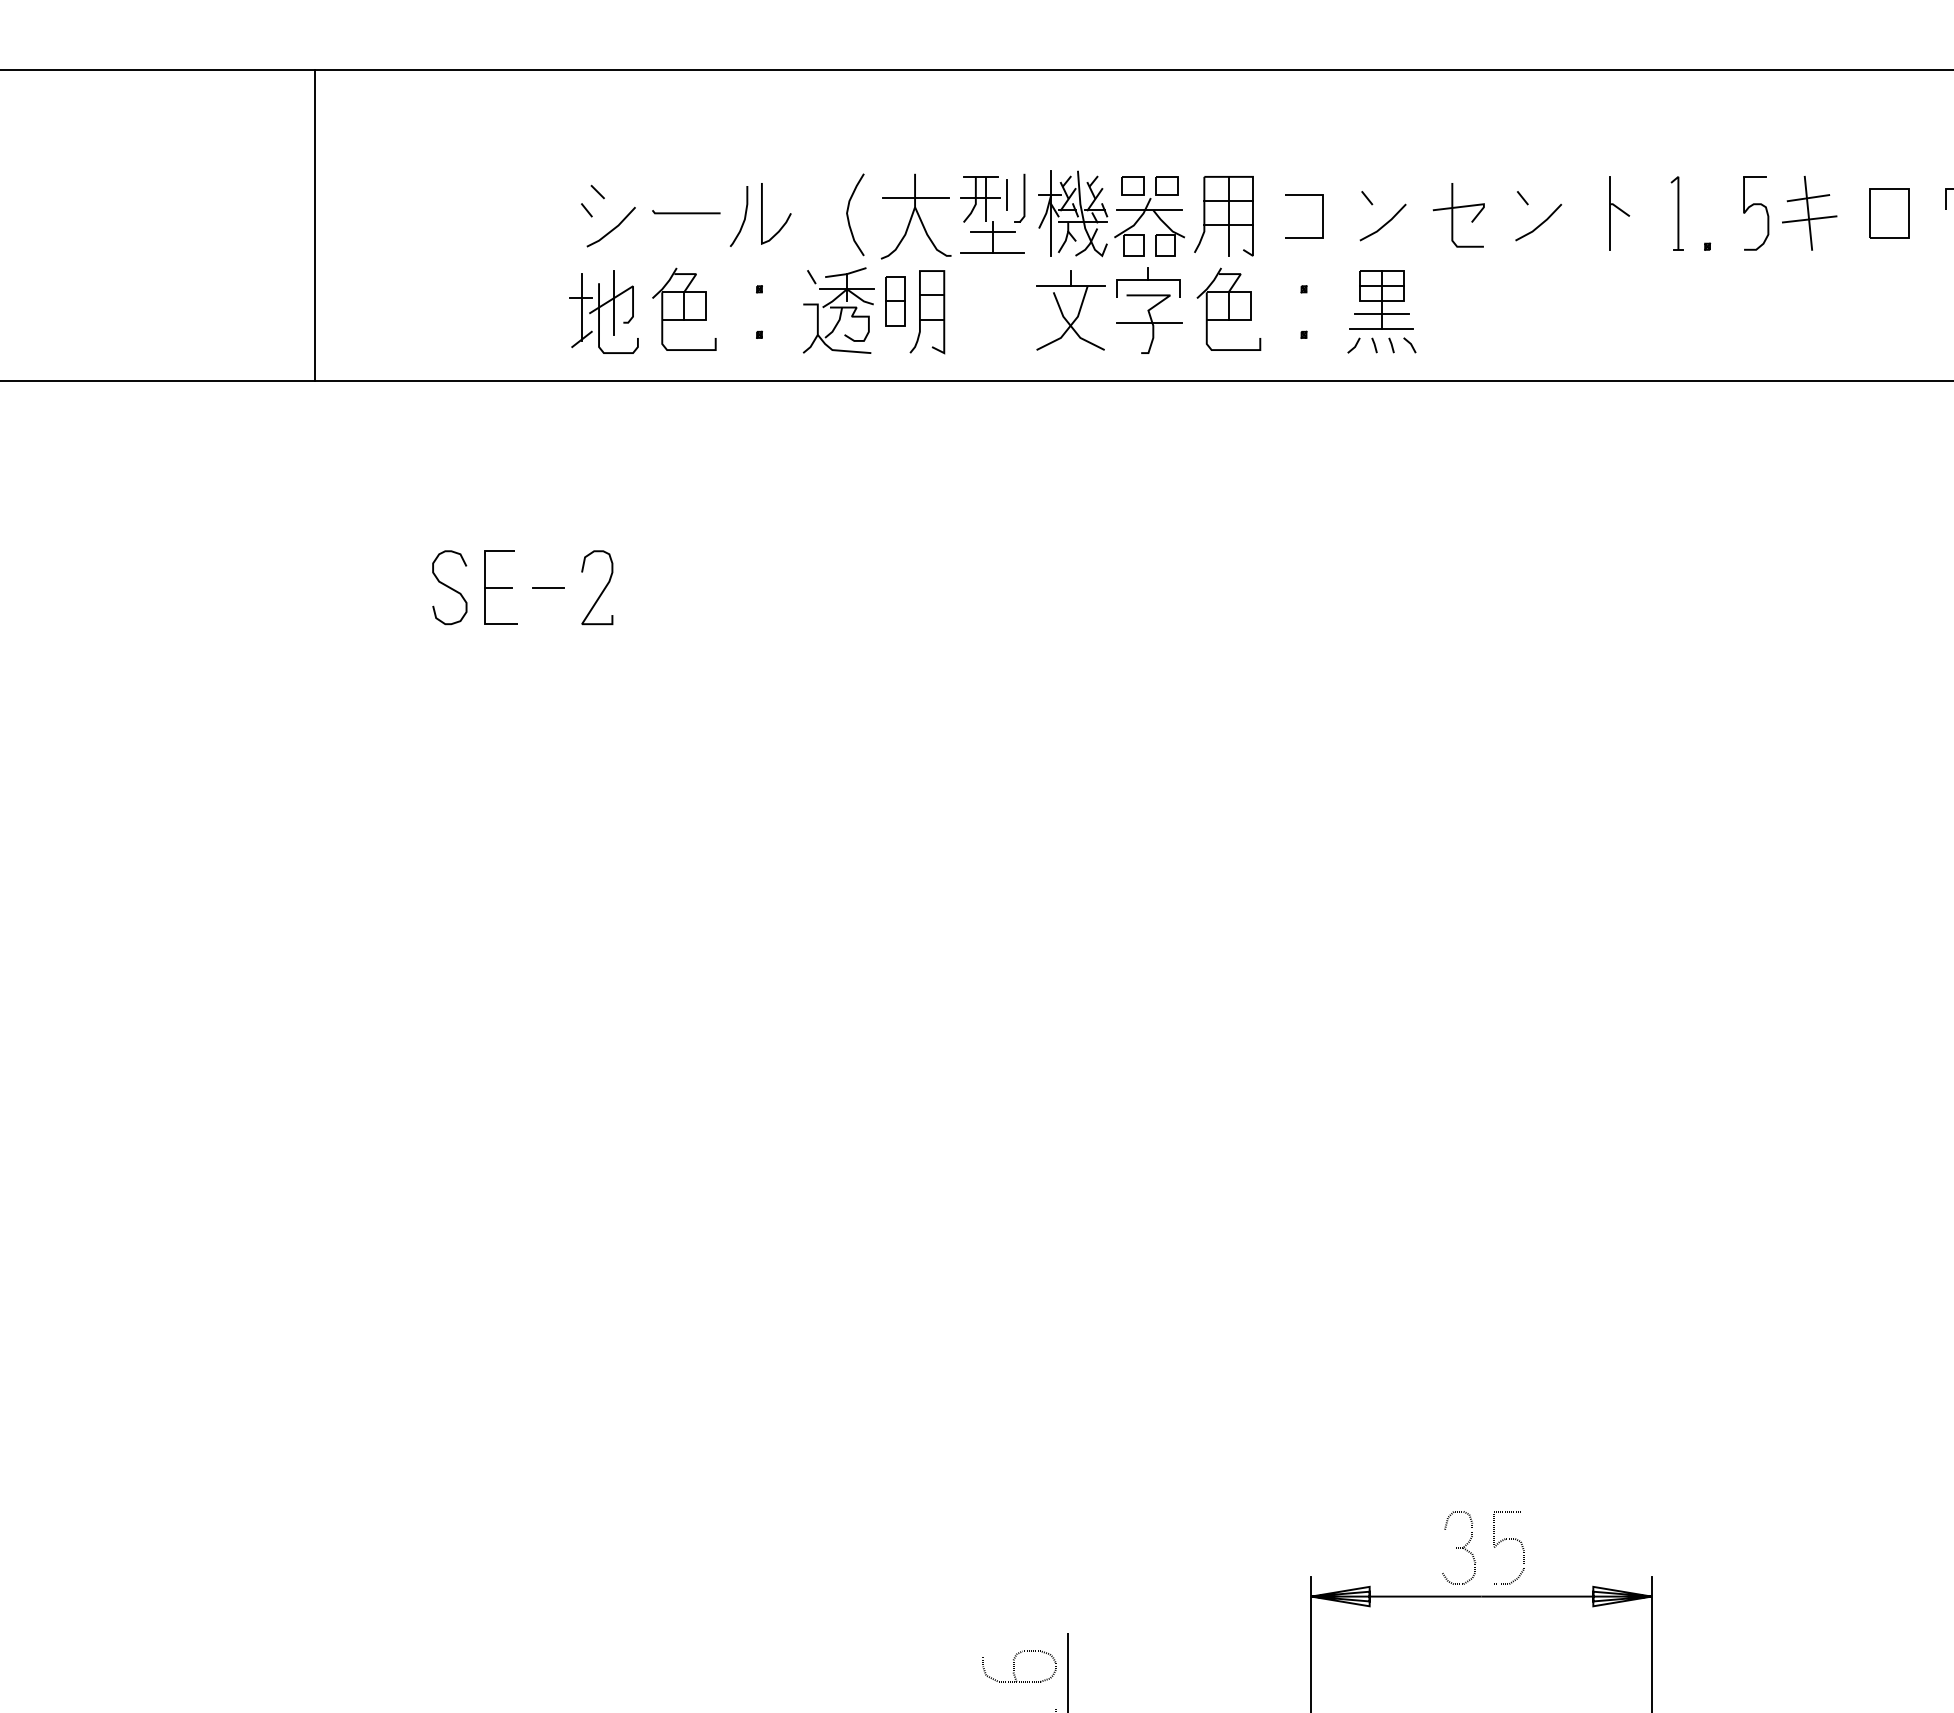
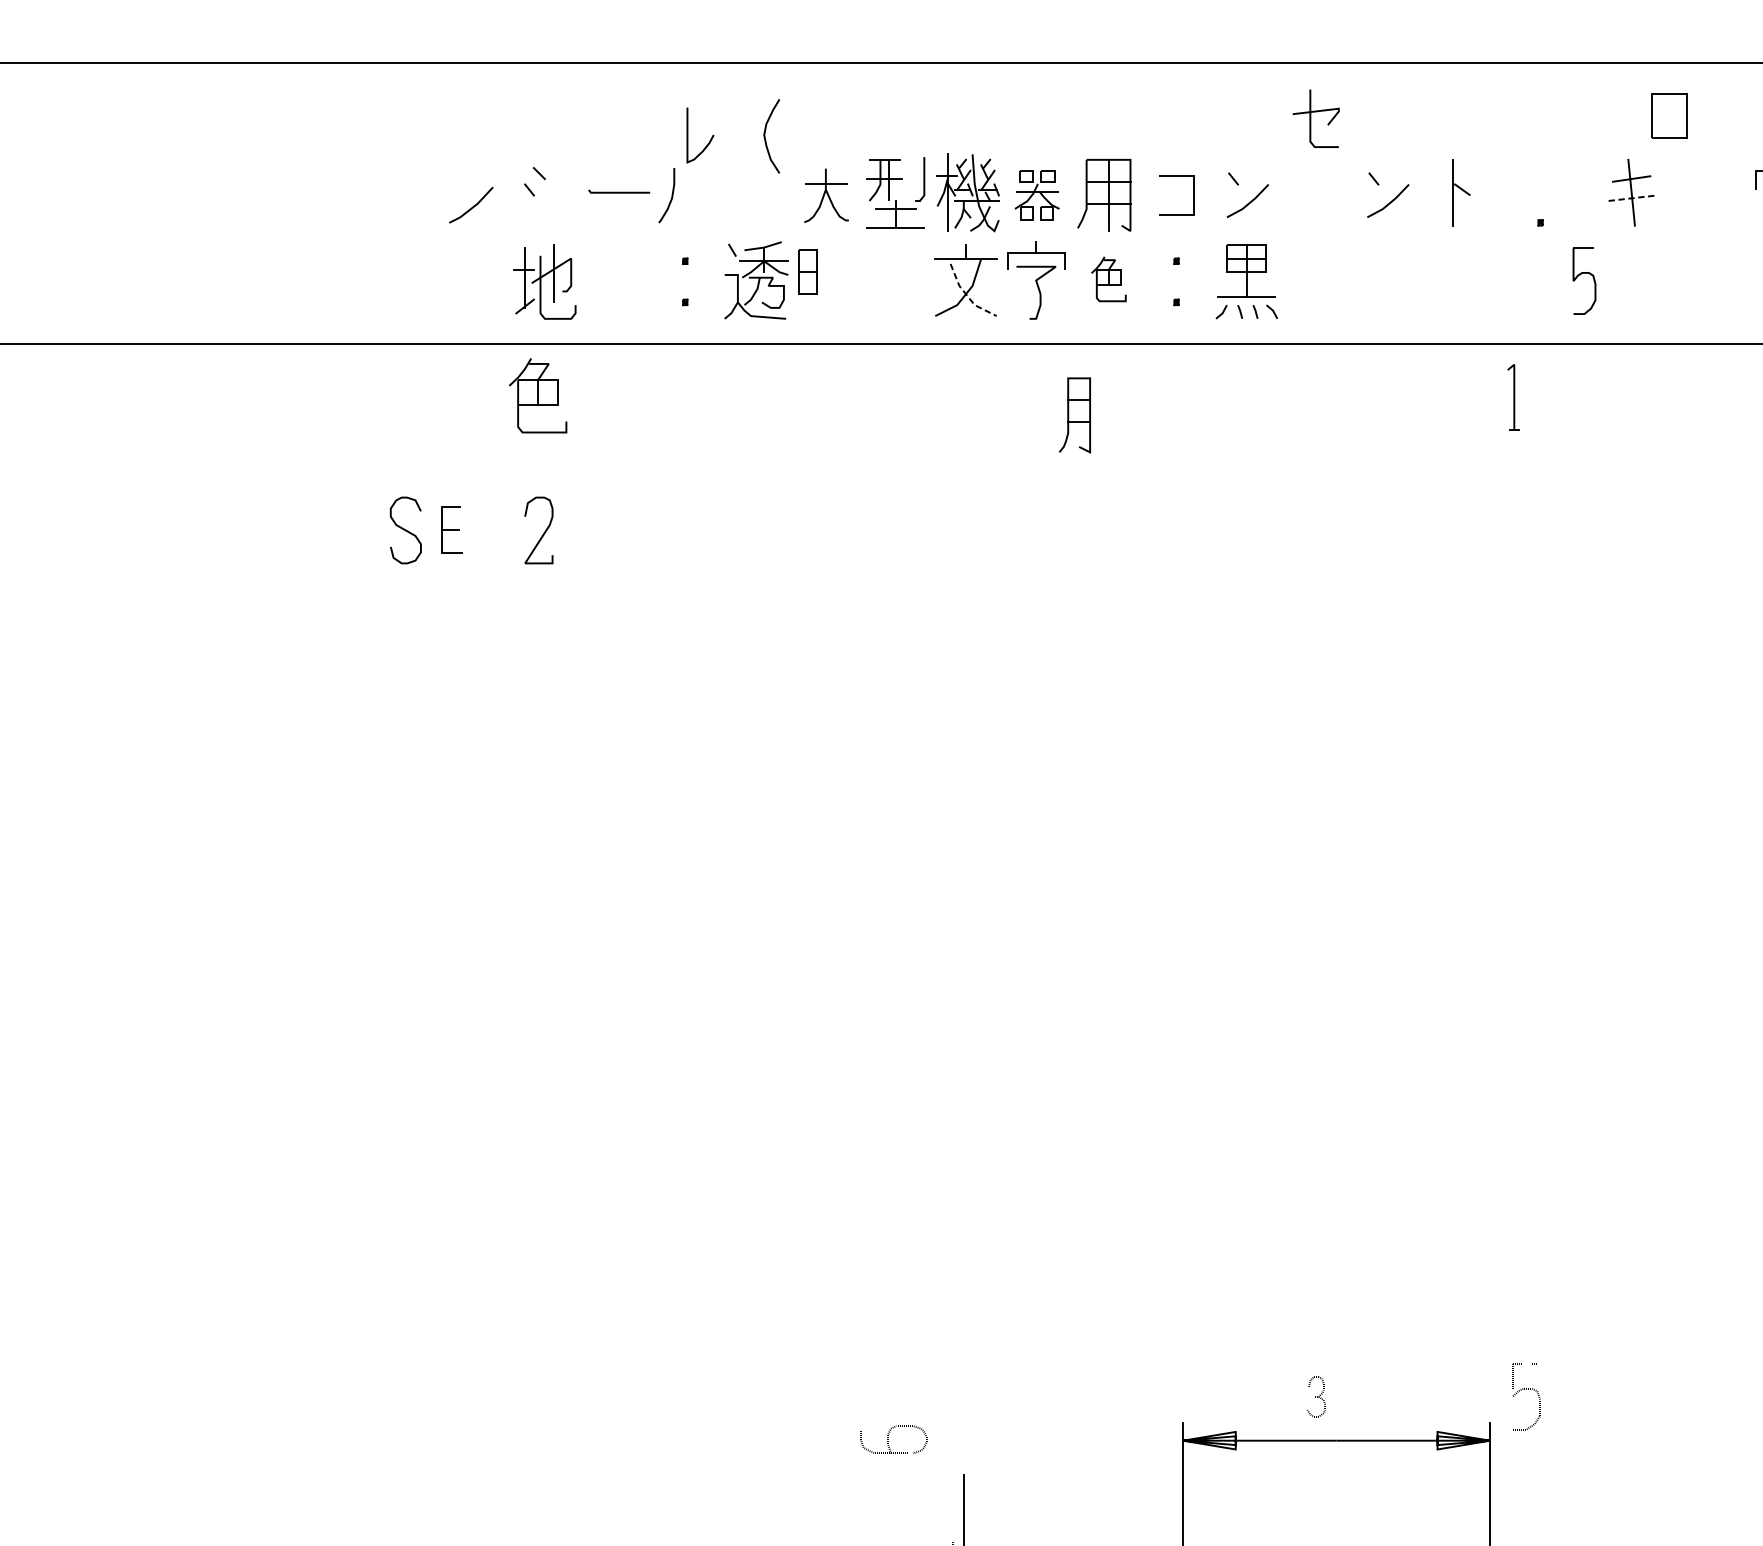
line: (1007, 194) -> (909, 175), removed
part: (1756, 205) -> (1584, 274), moved
part: (1676, 213) -> (1512, 397), moved
part: (1889, 213) -> (1668, 116), moved
curve: (848, 214) -> (765, 136), moved
part: (1458, 215) -> (1315, 118), moved
part: (915, 216) -> (826, 195), size x0.7
part: (1149, 216) -> (1037, 195), size x0.7
curve: (786, 219) -> (709, 140), moved
line: (1809, 219) -> (1632, 198), solid -> dashed
line: (314, 225) -> (283, 203), removed
line: (612, 228) -> (472, 206), moved
part: (684, 308) -> (538, 394), moved
part: (1228, 308) -> (1108, 278), size x0.6
part: (927, 312) -> (1075, 415), moved
line: (1381, 313) -> (1246, 283), removed
line: (1149, 322) -> (1037, 291), removed
line: (1072, 328) -> (967, 296), solid -> dashed
part: (500, 587) -> (451, 530), size x0.7
line: (548, 587) -> (494, 530), removed
part: (1509, 1539) -> (1527, 1389), moved
part: (1459, 1547) -> (1316, 1396), size x0.6
curve: (1014, 1666) -> (889, 1439), moved

